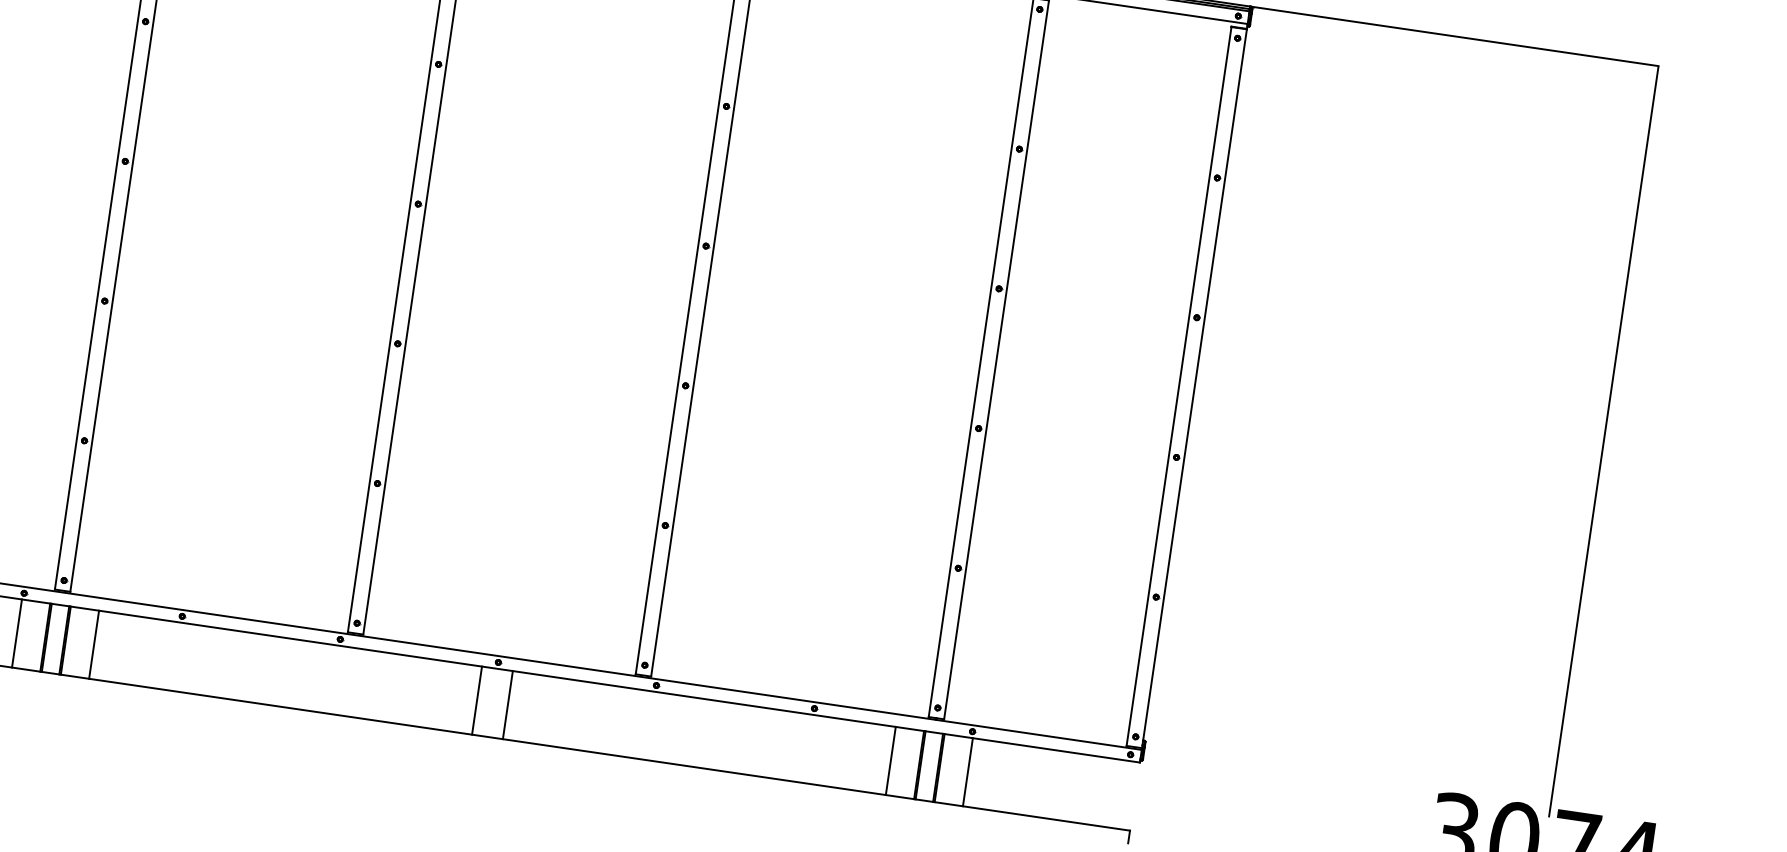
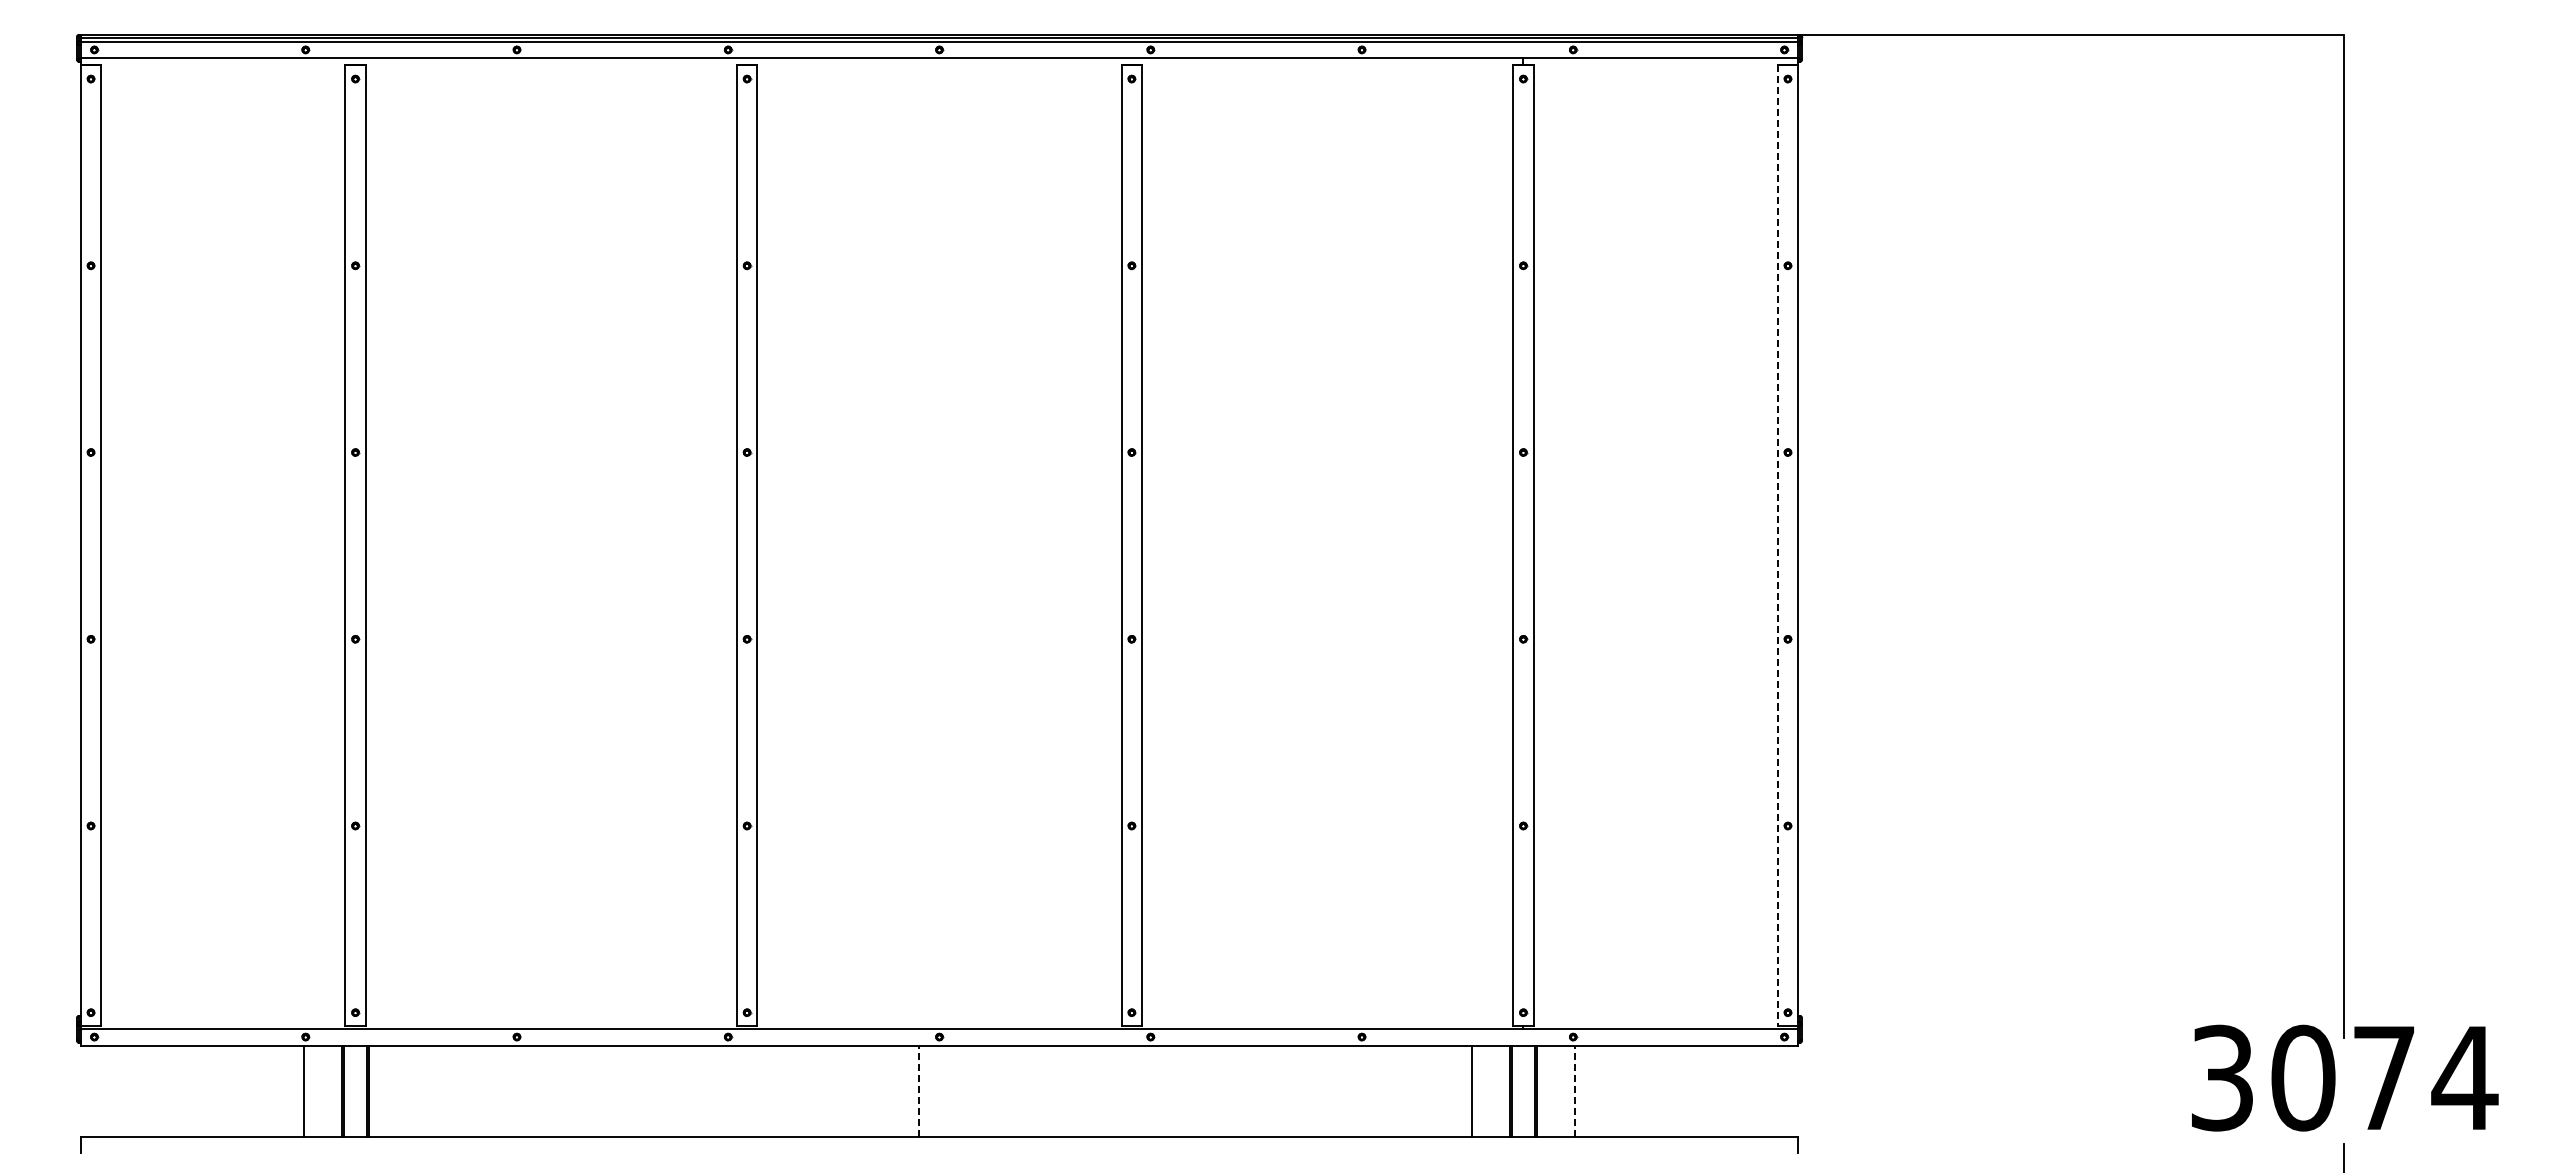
line: (1178, 386) -> (1777, 546), solid -> dashed
line: (94, 644) -> (407, 1090), removed
line: (476, 700) -> (918, 1091), solid -> dashed
line: (508, 704) -> (960, 1090), removed
line: (967, 772) -> (1574, 1091), solid -> dashed

